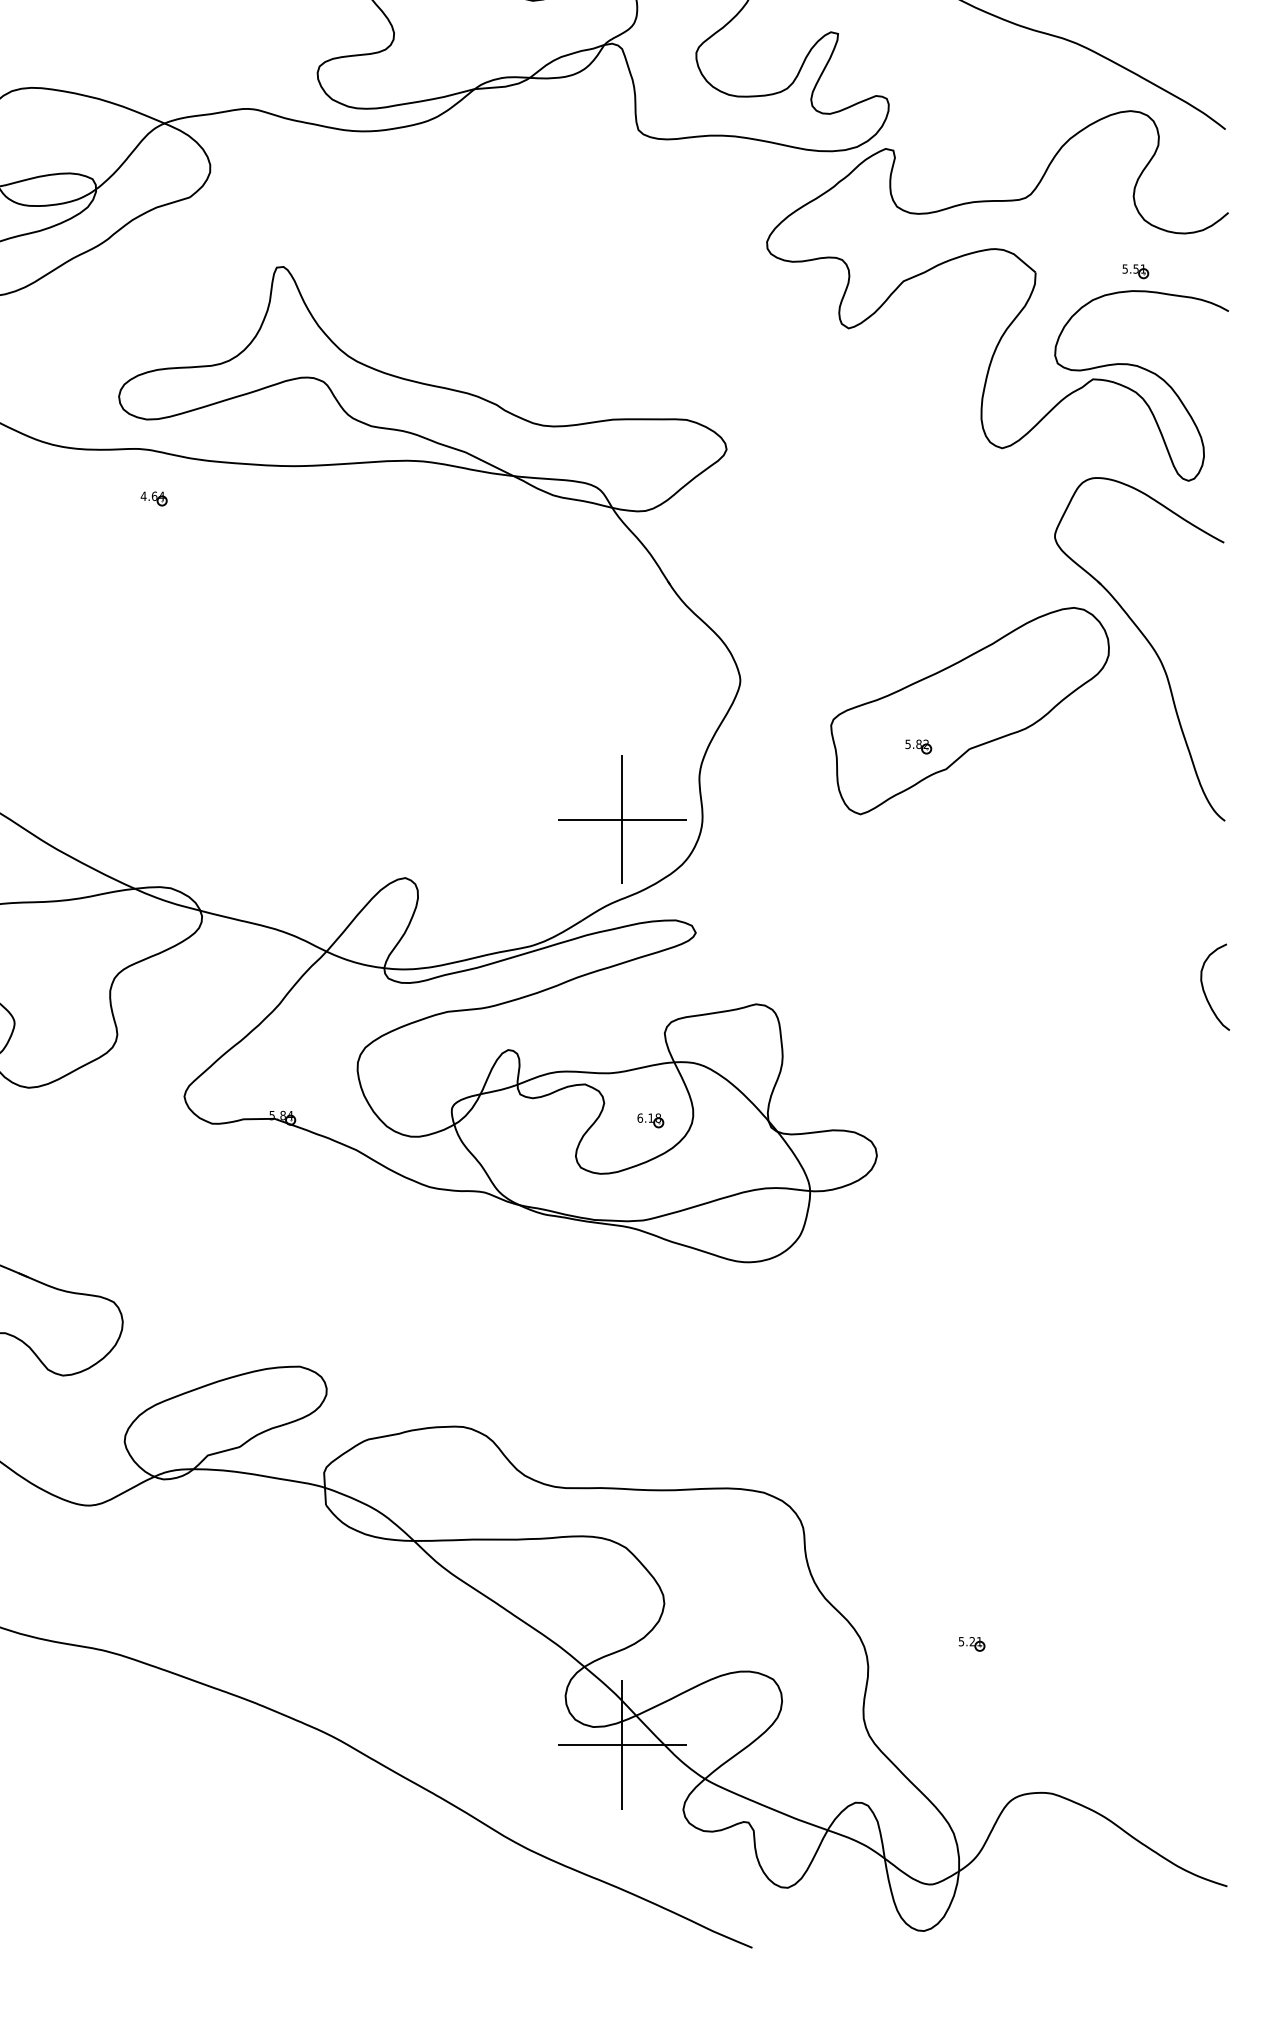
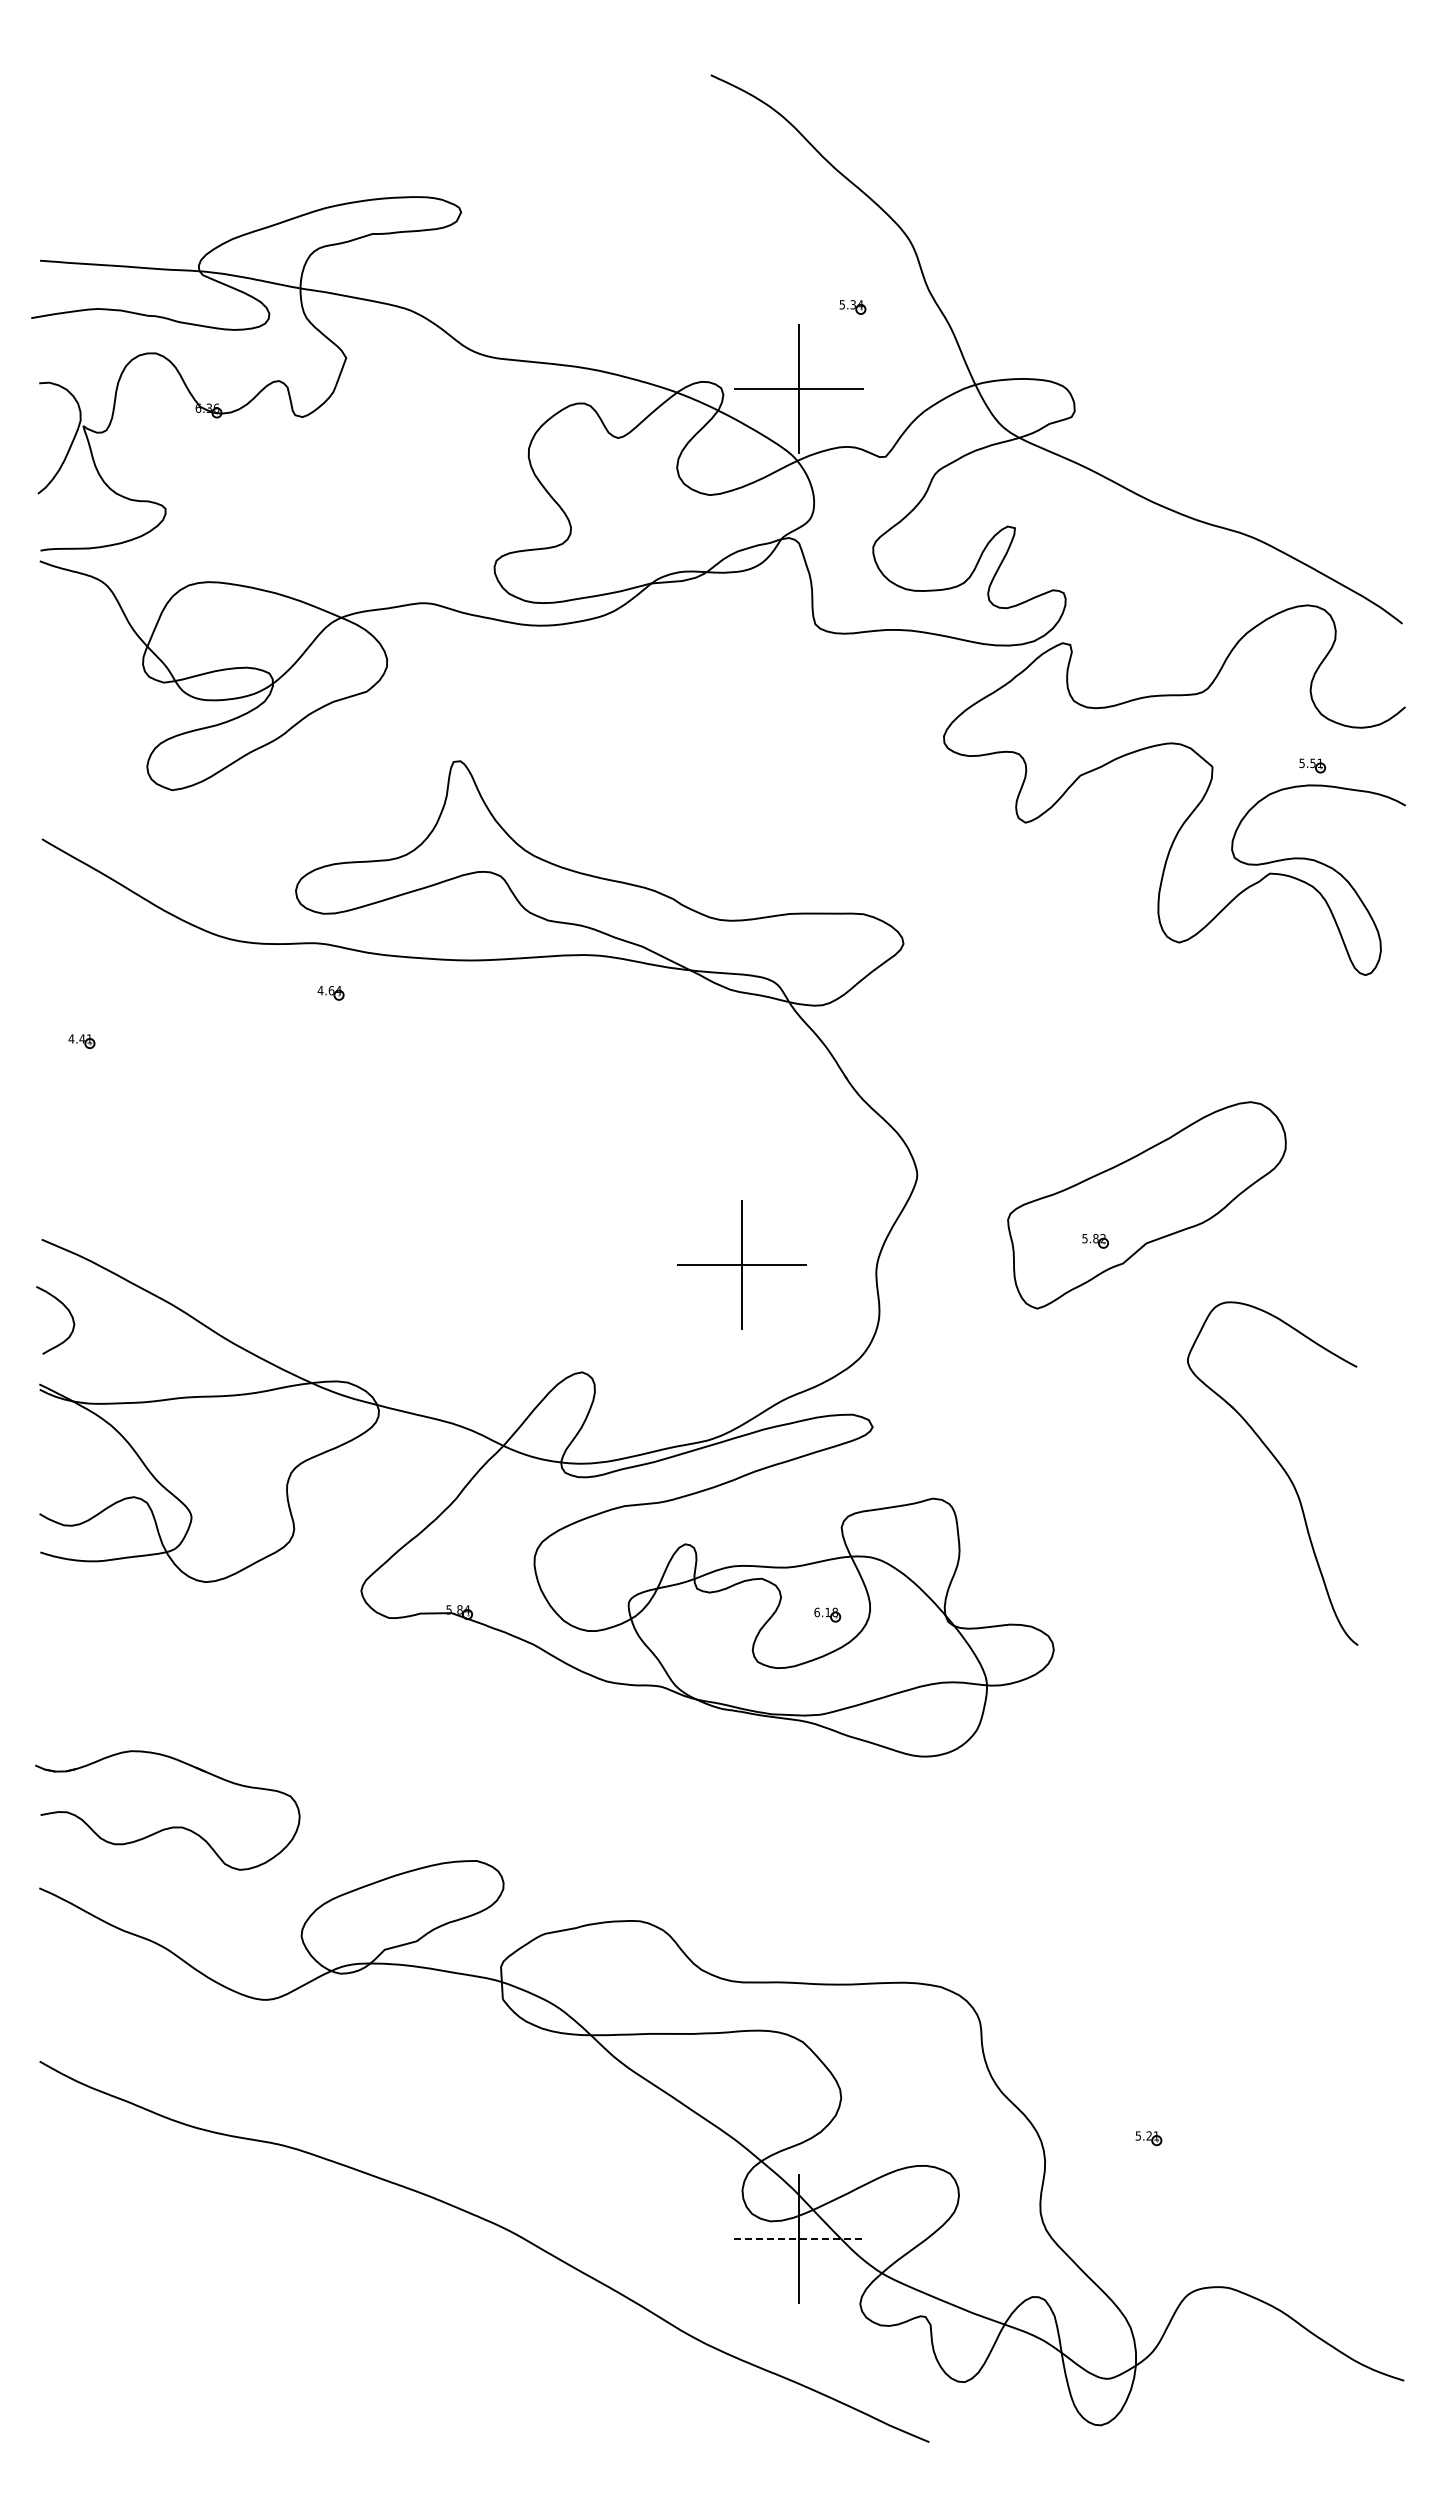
part: (1146, 641) -> (1279, 1465), moved
part: (621, 819) -> (741, 1264), moved
curve: (1204, 990) -> (1381, 1484), removed
line: (622, 1745) -> (799, 2239), solid -> dashed

